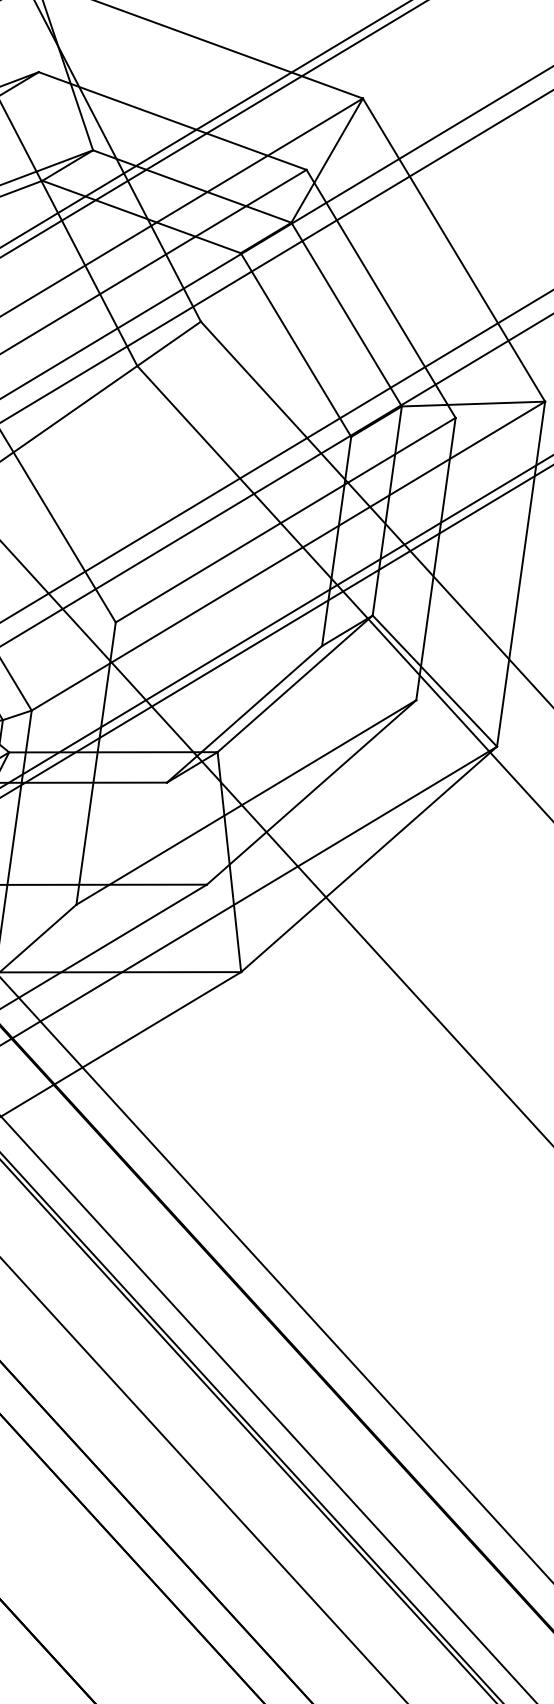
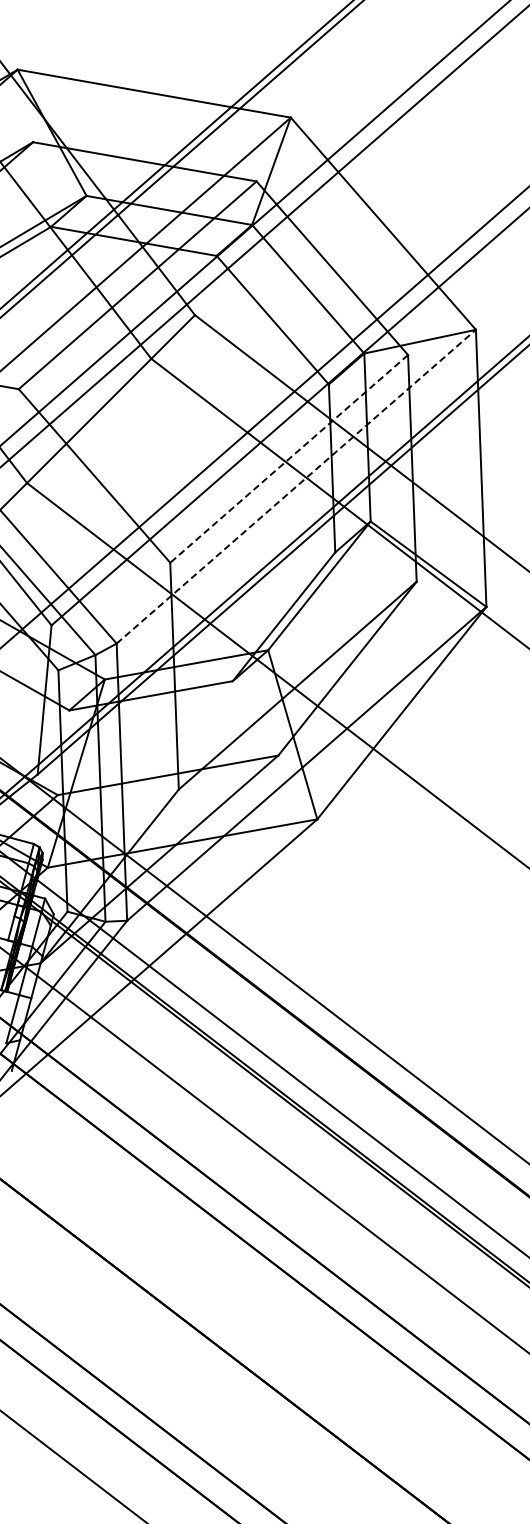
line: (286, 519) -> (289, 458), solid -> dashed
line: (288, 555) -> (296, 486), solid -> dashed

